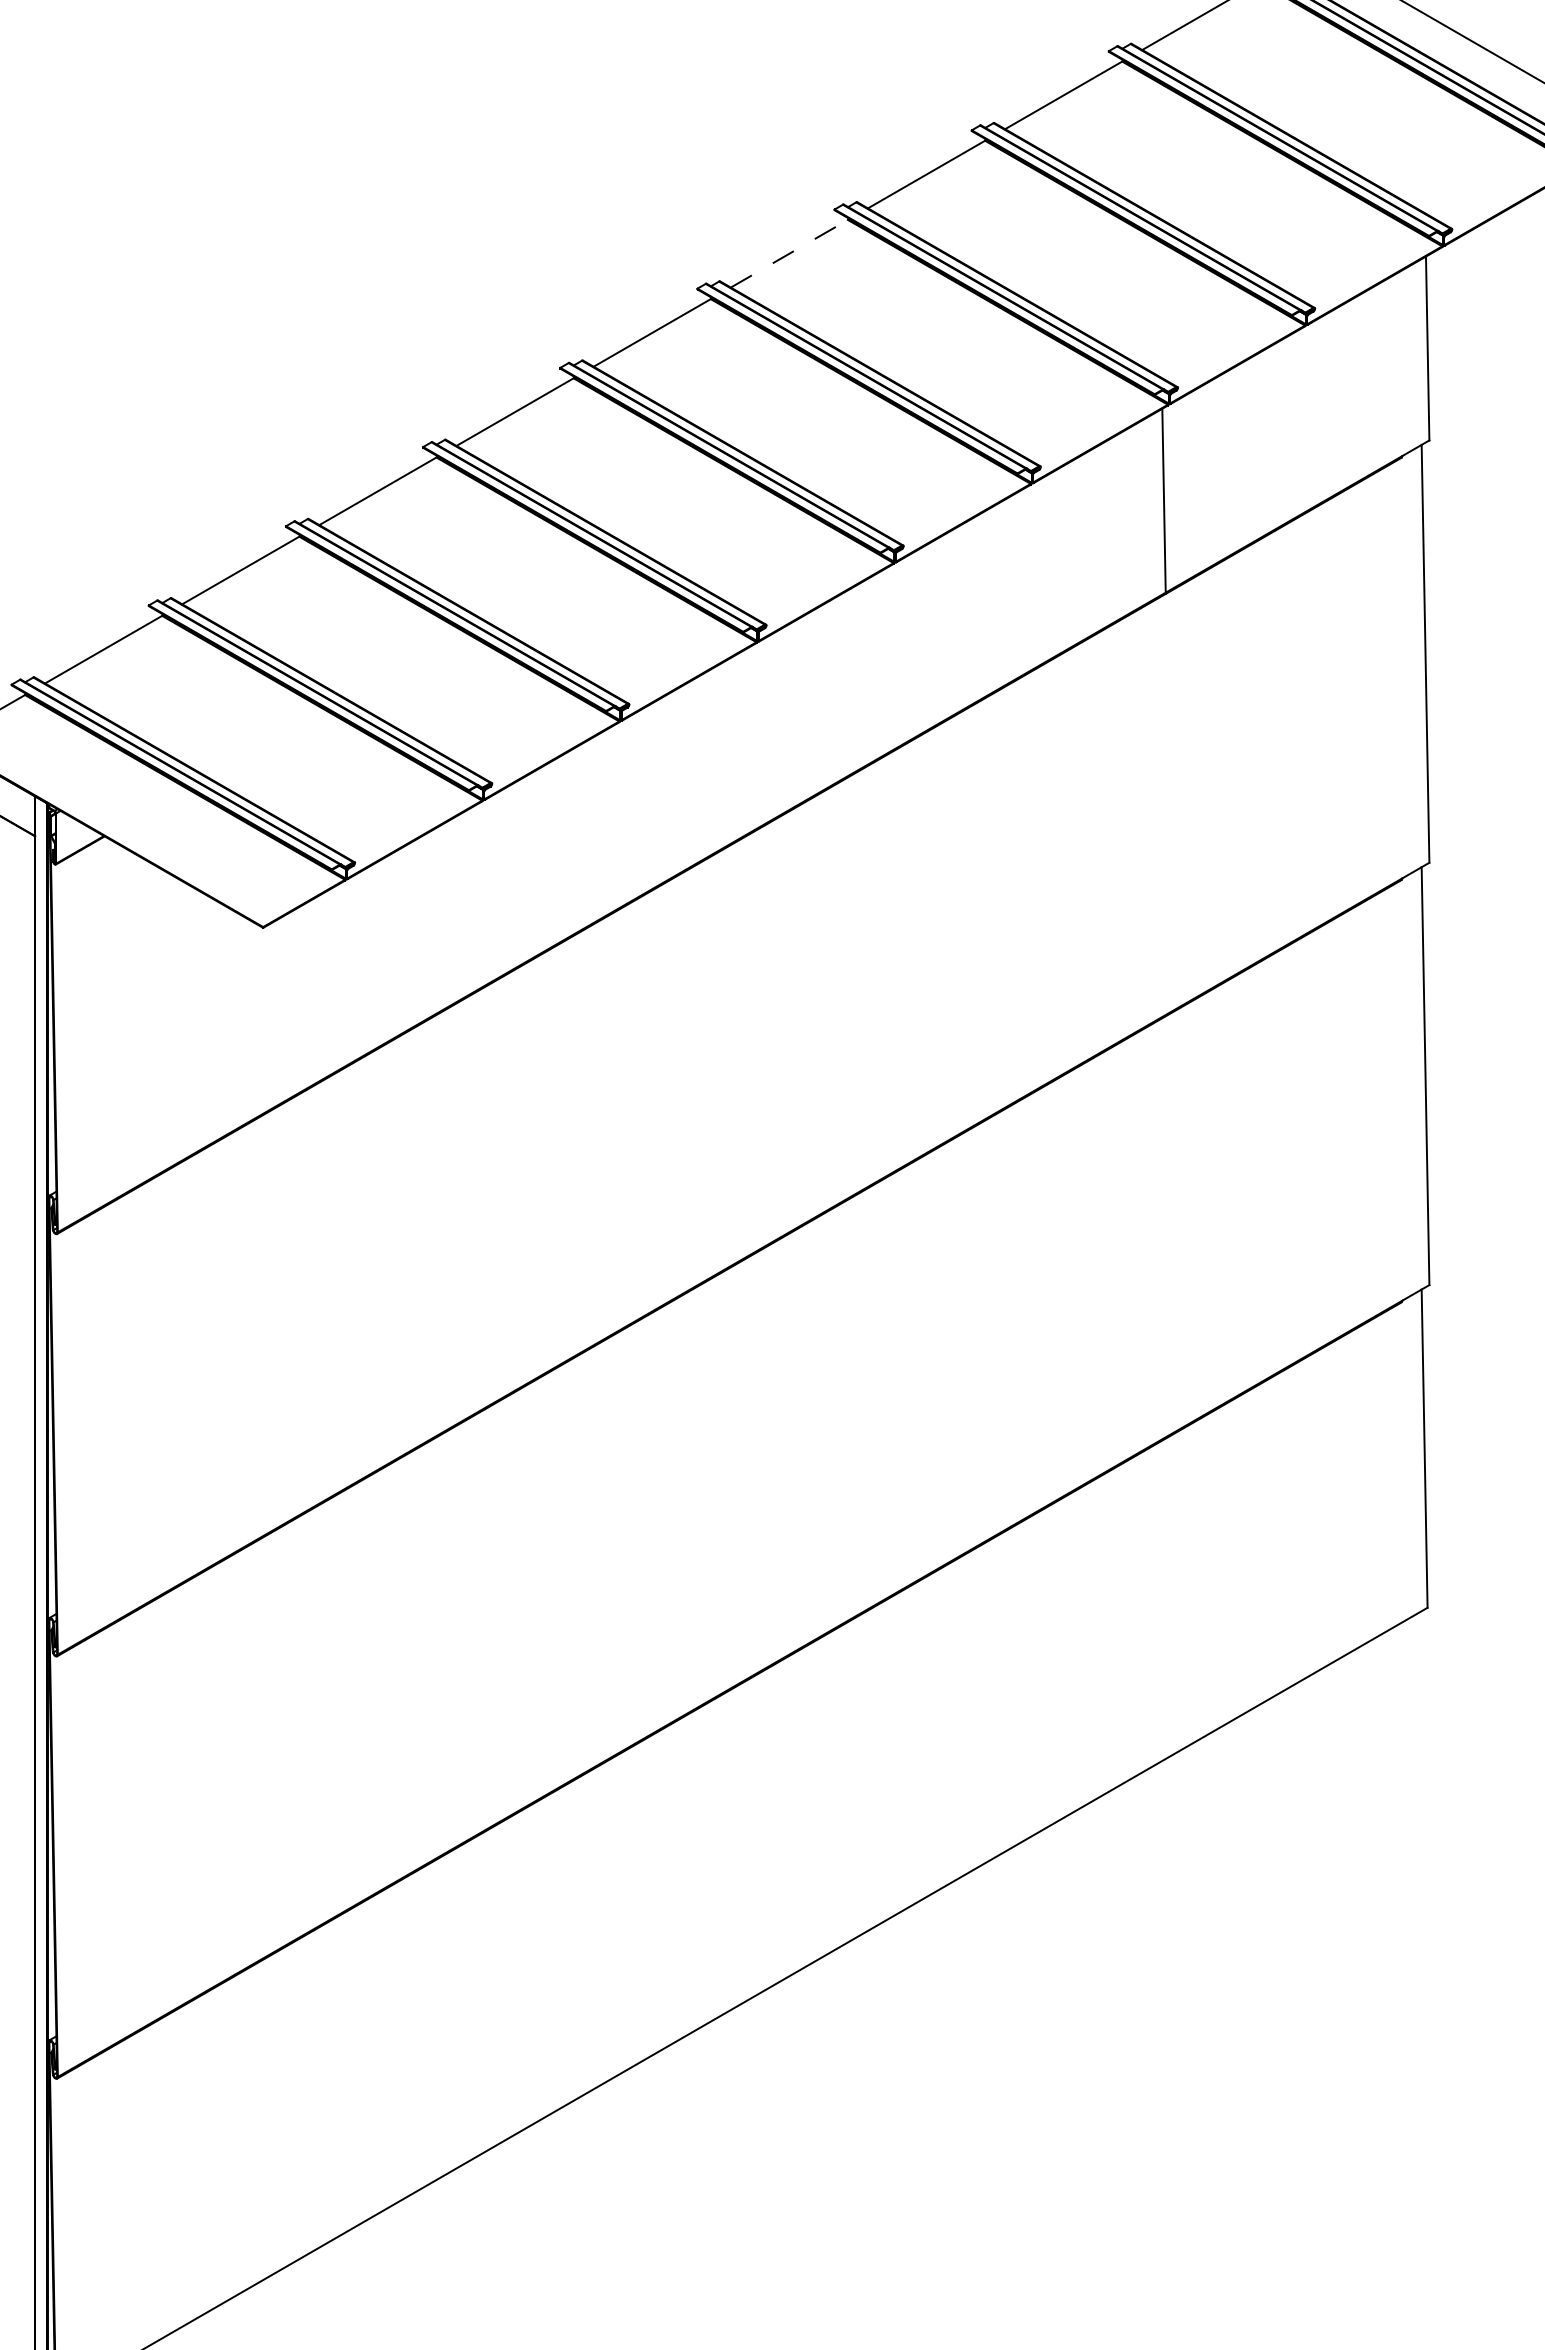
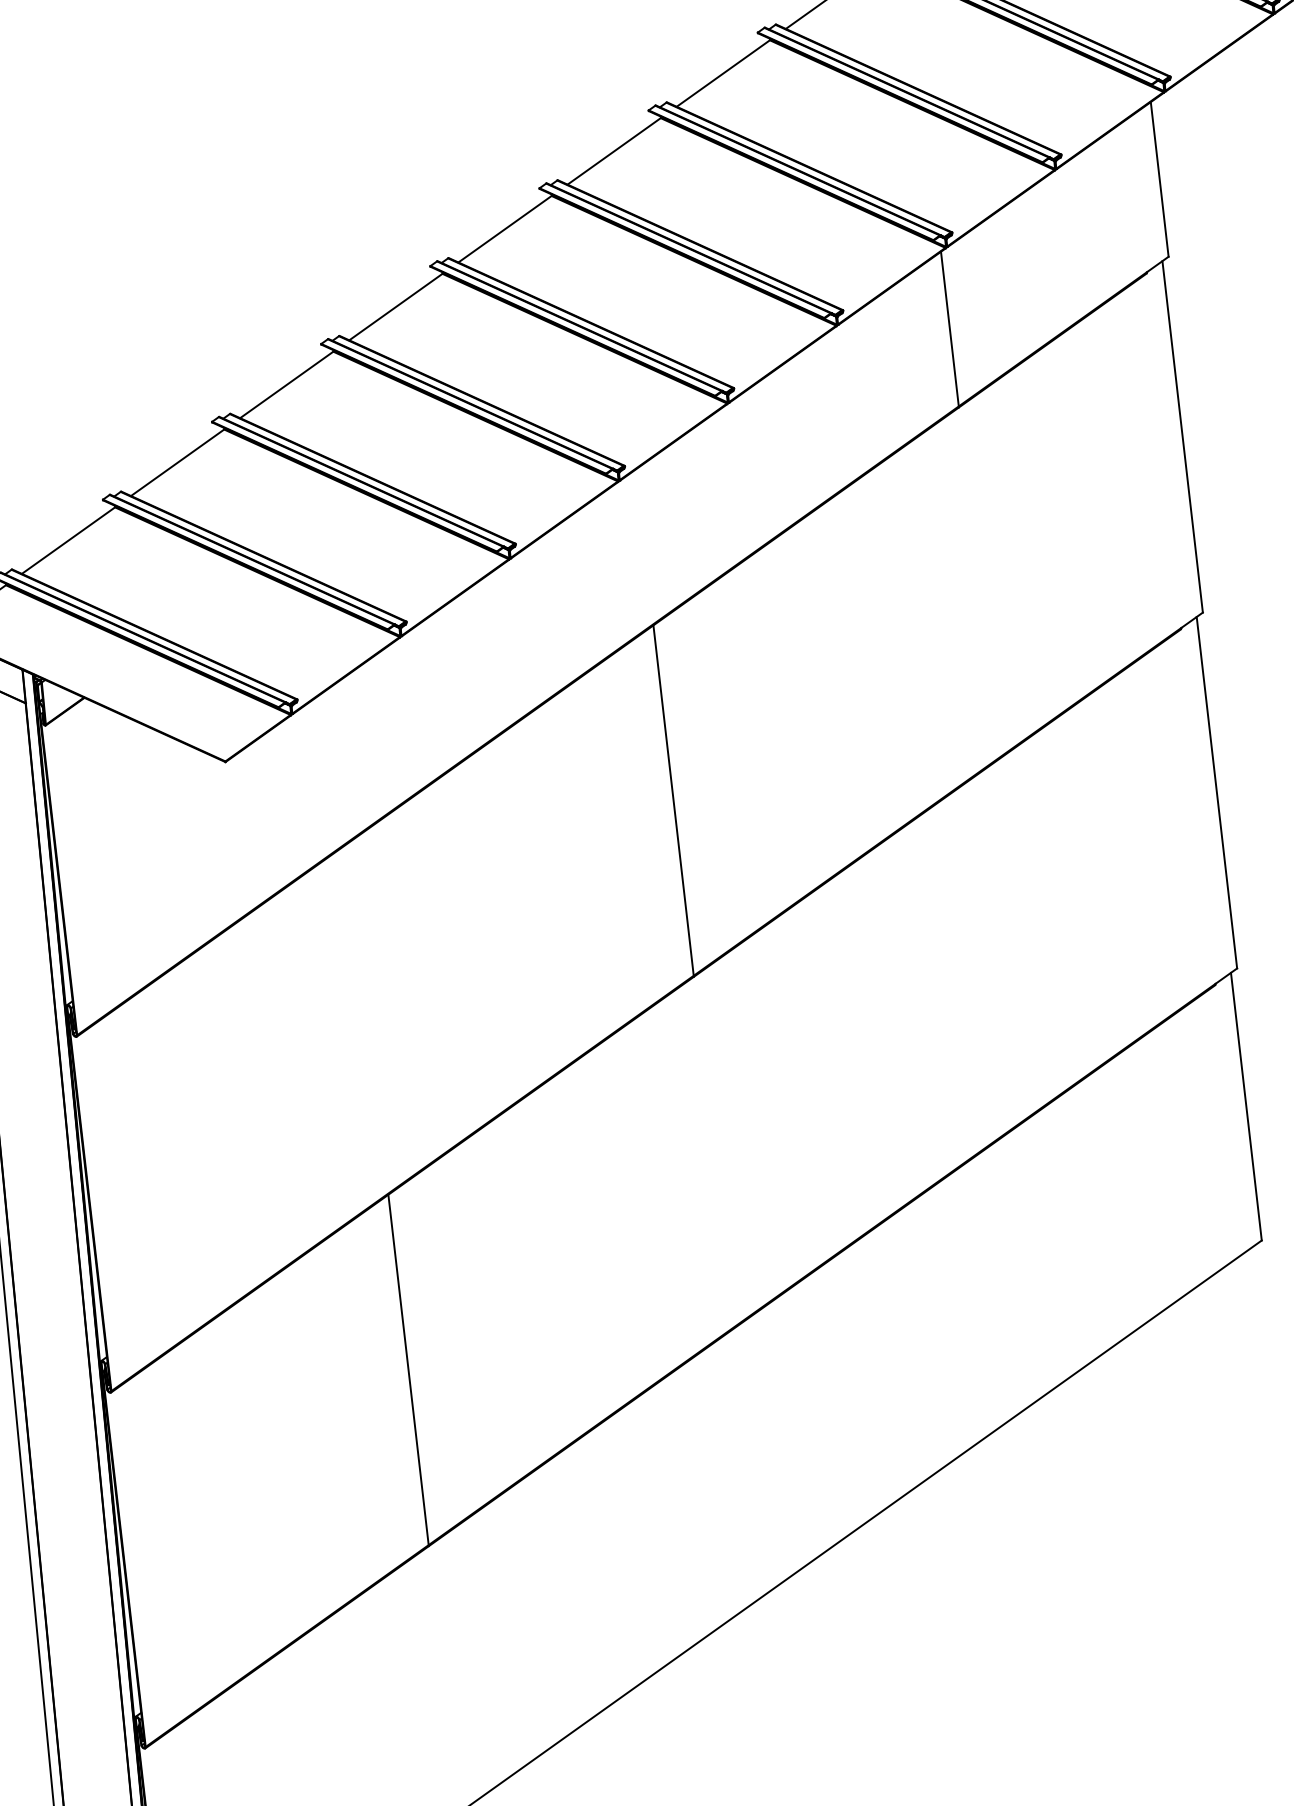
line: (789, 253) -> (614, 151), dashed -> solid
line: (785, 1024) -> (673, 801), added
line: (409, 1663) -> (408, 1370), added

